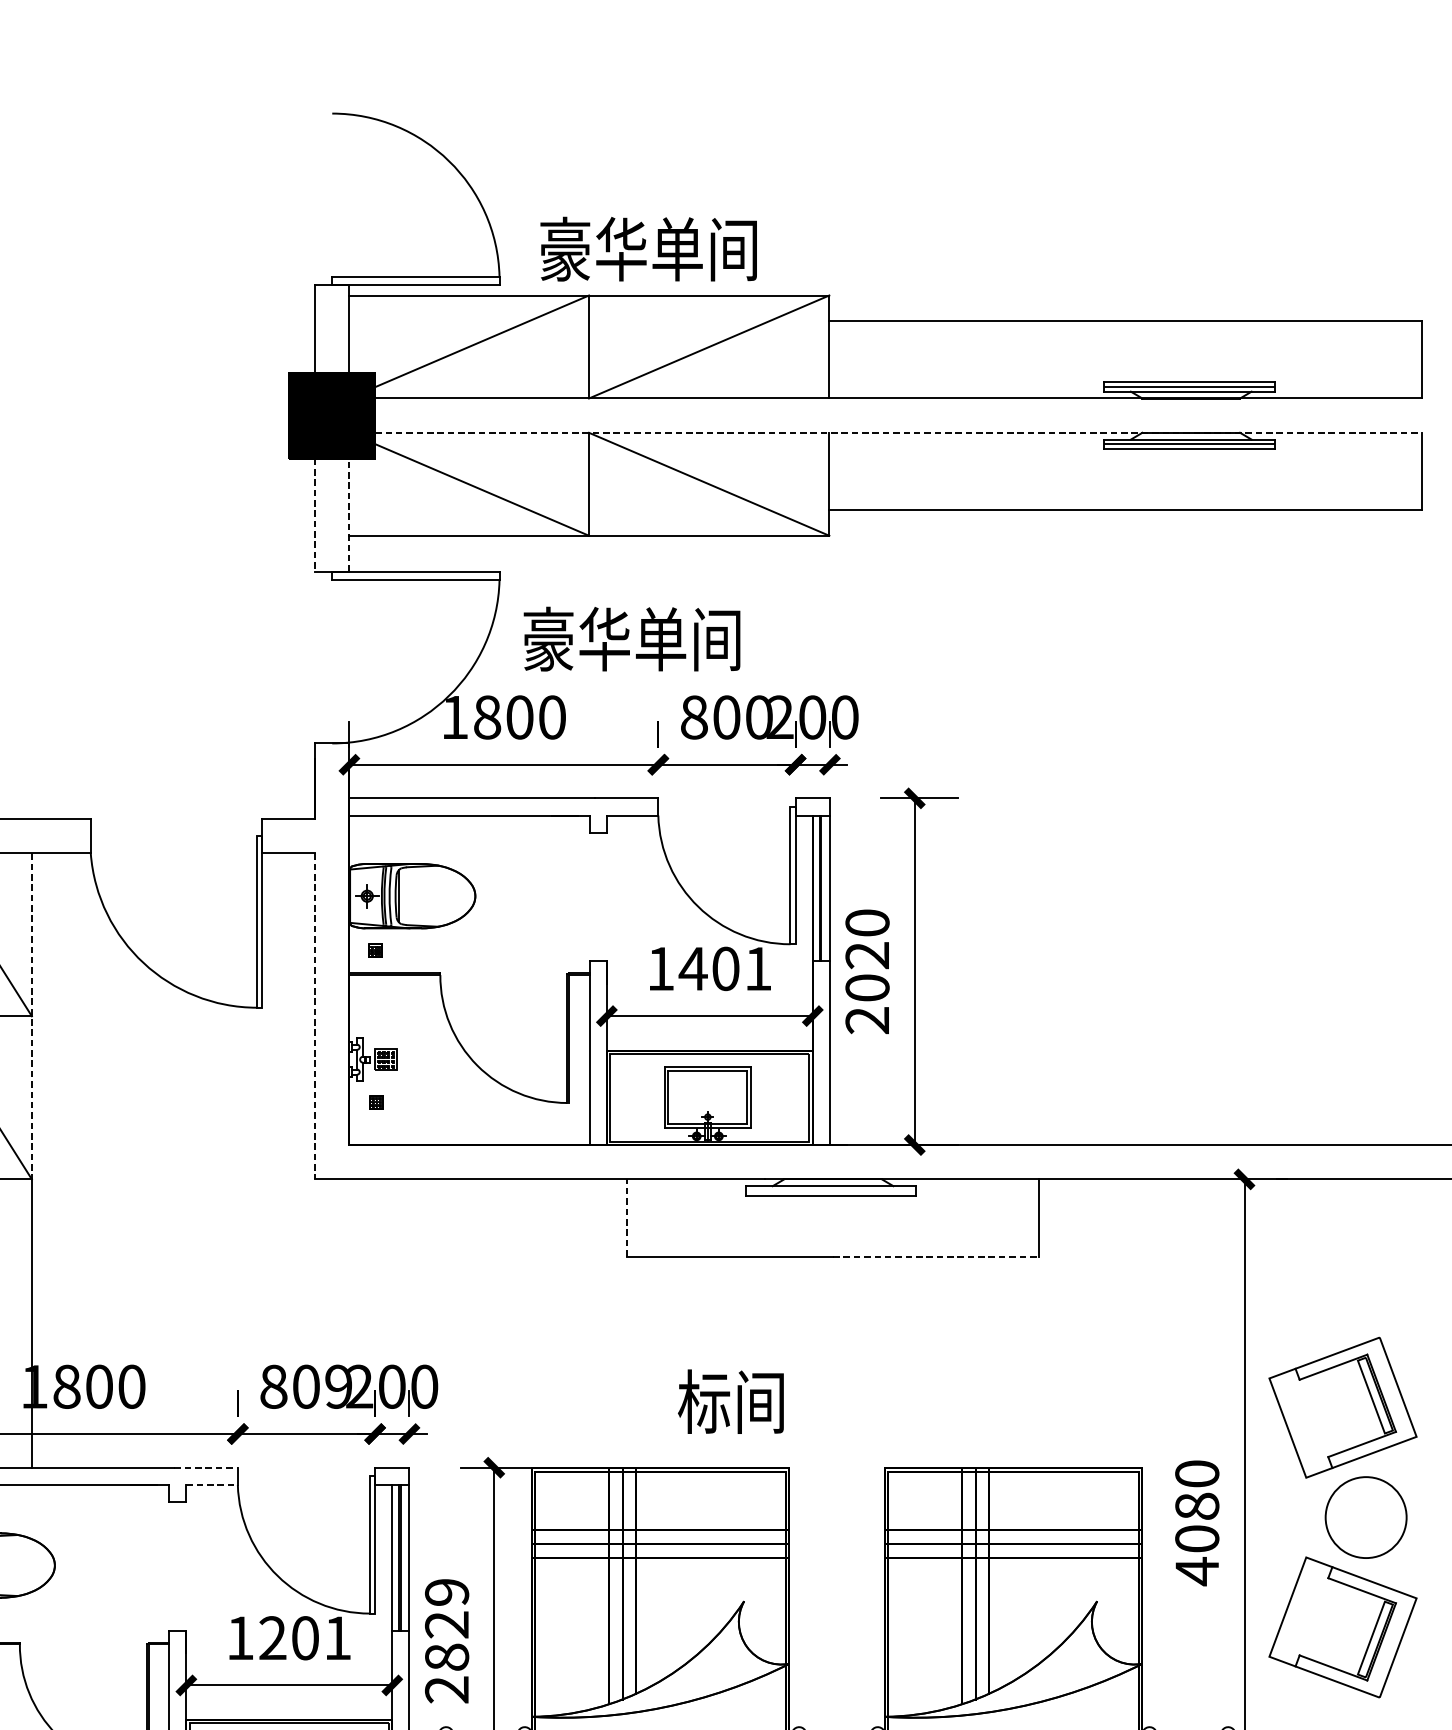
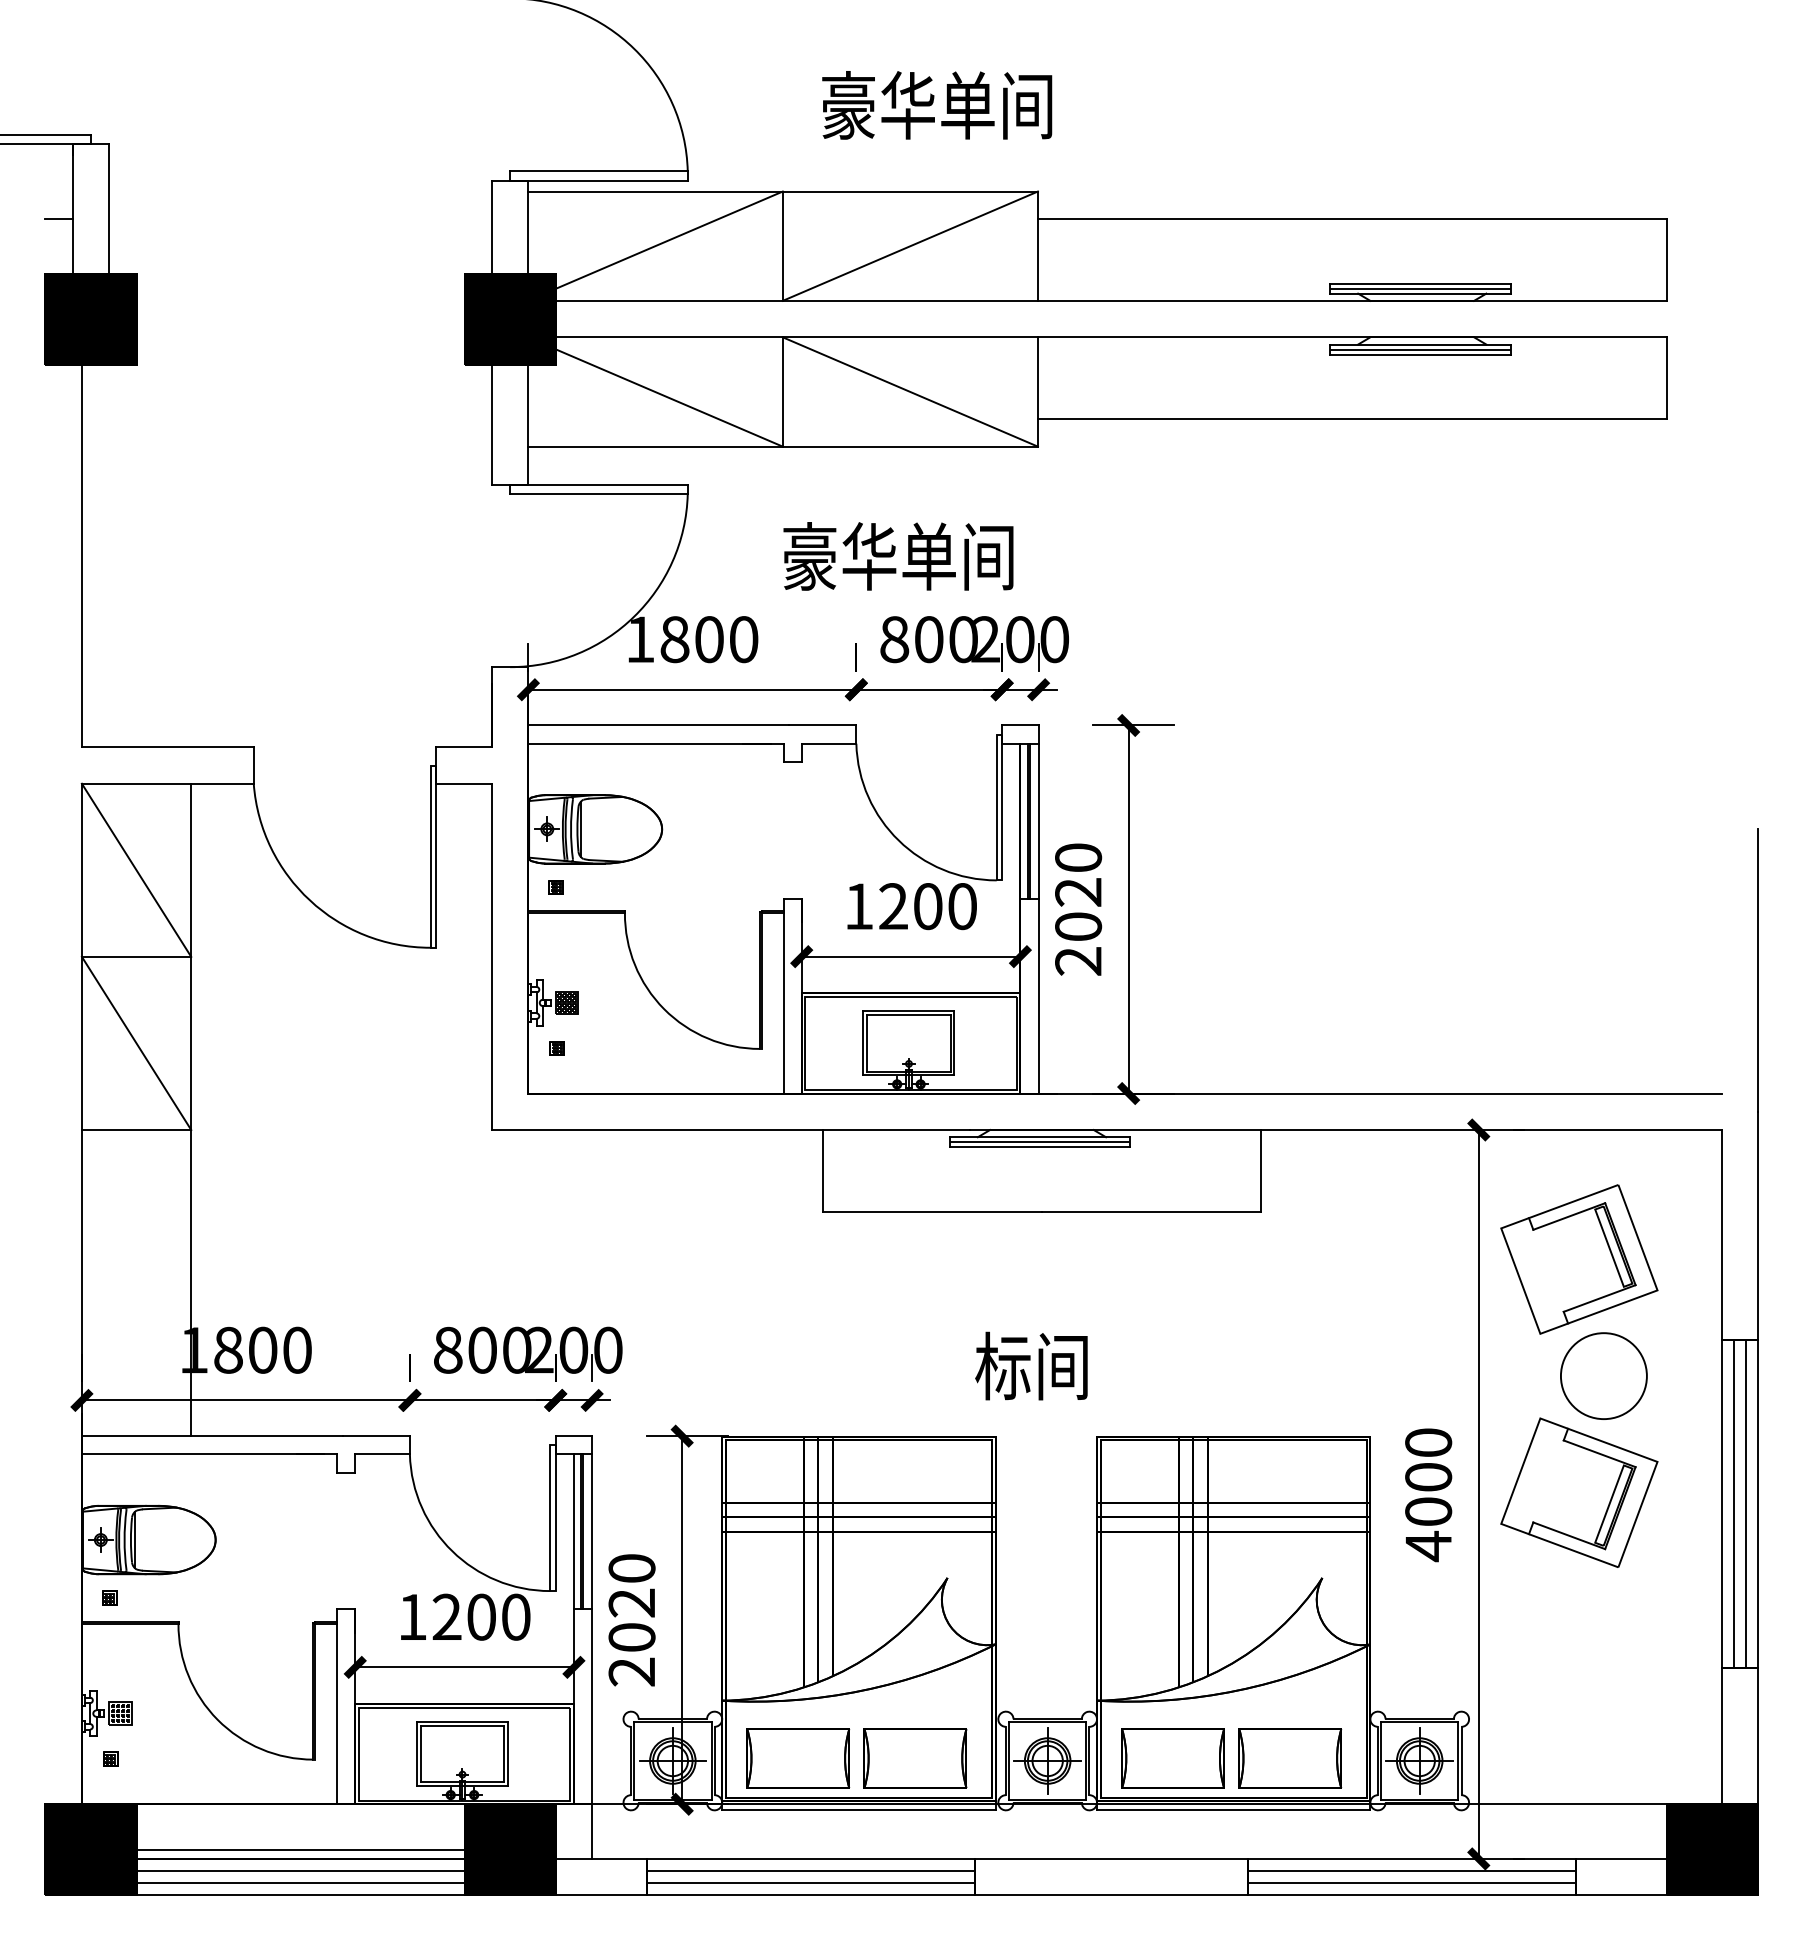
text: (649, 249) -> (937, 105), moved
line: (898, 432) -> (1111, 337), dashed -> solid
line: (349, 514) -> (528, 424), dashed -> solid
line: (314, 515) -> (491, 425), dashed -> solid
text: (632, 639) -> (898, 556), moved
text: (724, 968) -> (926, 906), 1401 -> 1200
line: (32, 1016) -> (191, 957), dashed -> solid
line: (314, 1016) -> (491, 957), dashed -> solid
line: (830, 1191) -> (1039, 1142), added
line: (627, 1217) -> (823, 1170), dashed -> solid
line: (936, 1257) -> (1151, 1212), dashed -> solid
text: (338, 1386) -> (516, 1349), 809 -> 800
text: (730, 1401) -> (1031, 1365), moved
line: (206, 1468) -> (376, 1436), dashed -> solid
line: (212, 1484) -> (383, 1454), dashed -> solid
text: (1197, 1505) -> (1428, 1476), 4080 -> 4000
part: (1343, 1516) -> (1579, 1375), moved
text: (446, 1624) -> (631, 1602), 2829 -> 2020
text: (338, 1637) -> (516, 1616), 1201 -> 1200

